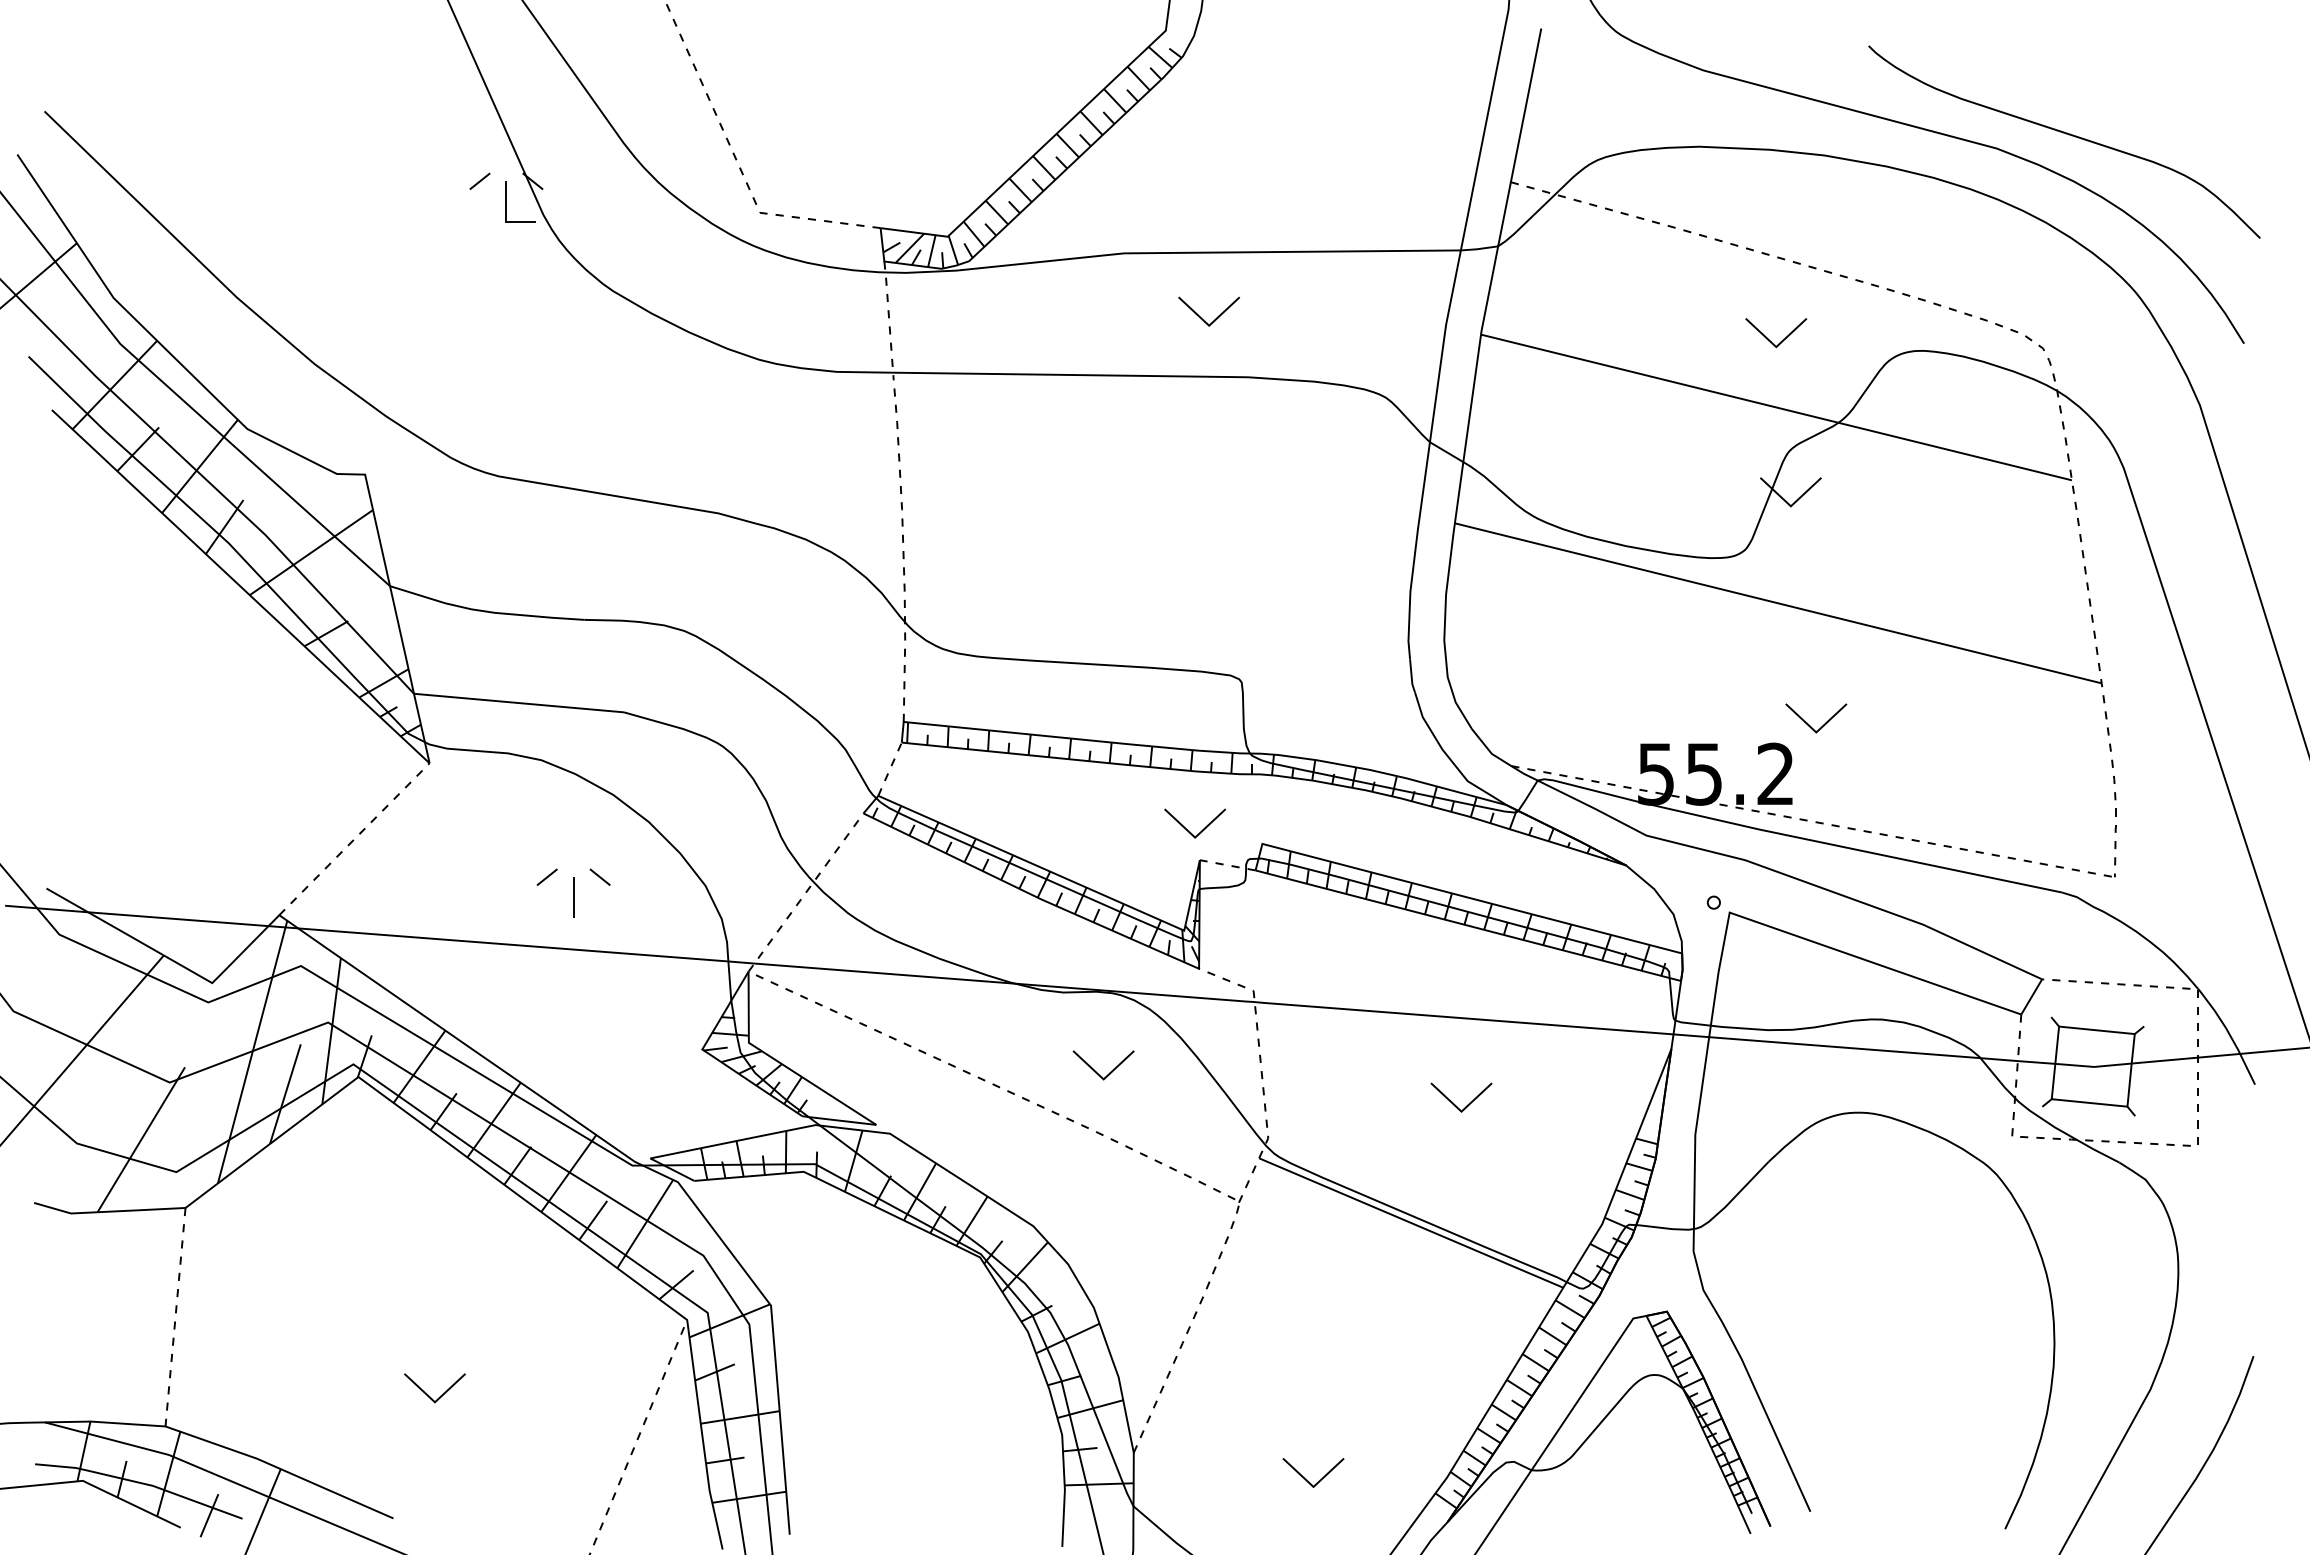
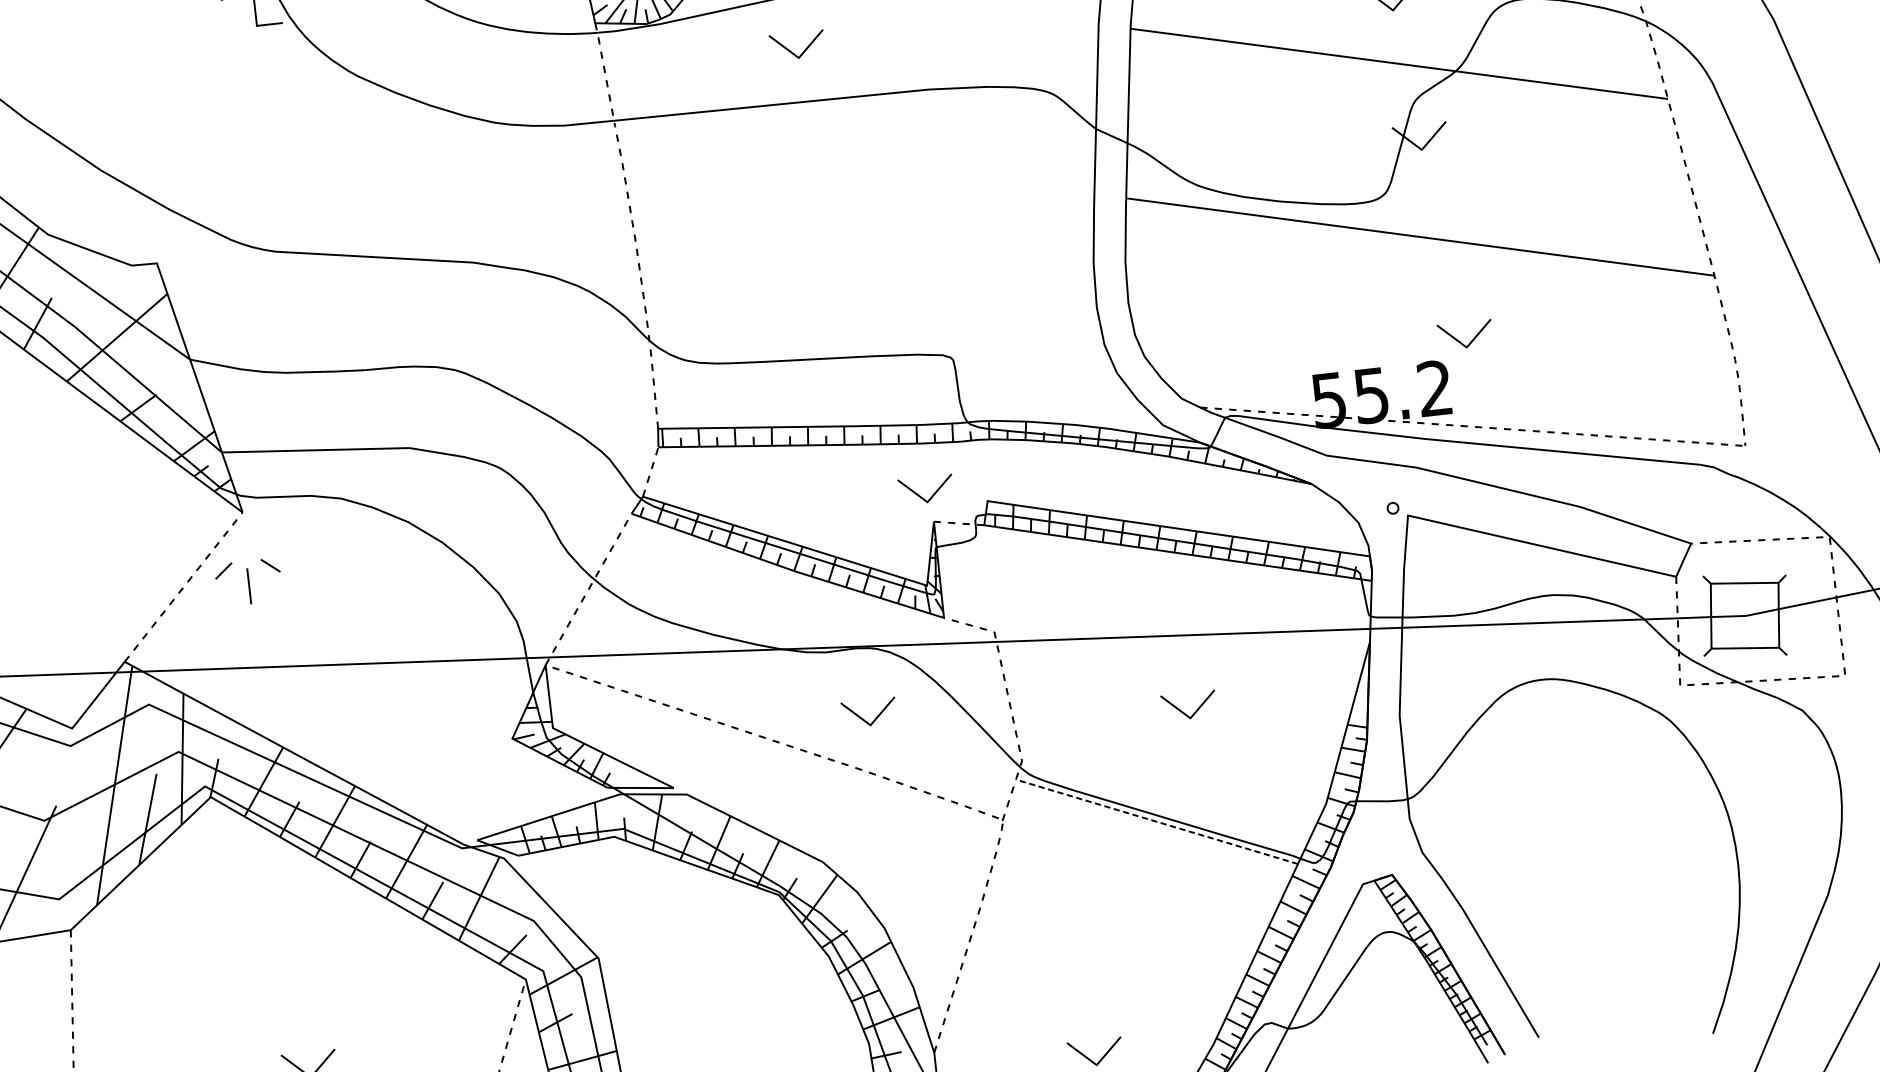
part: (1201, 317) -> (791, 51), moved
part: (573, 892) -> (248, 581), moved
line: (1410, 1222) -> (1156, 821), solid -> dashed

